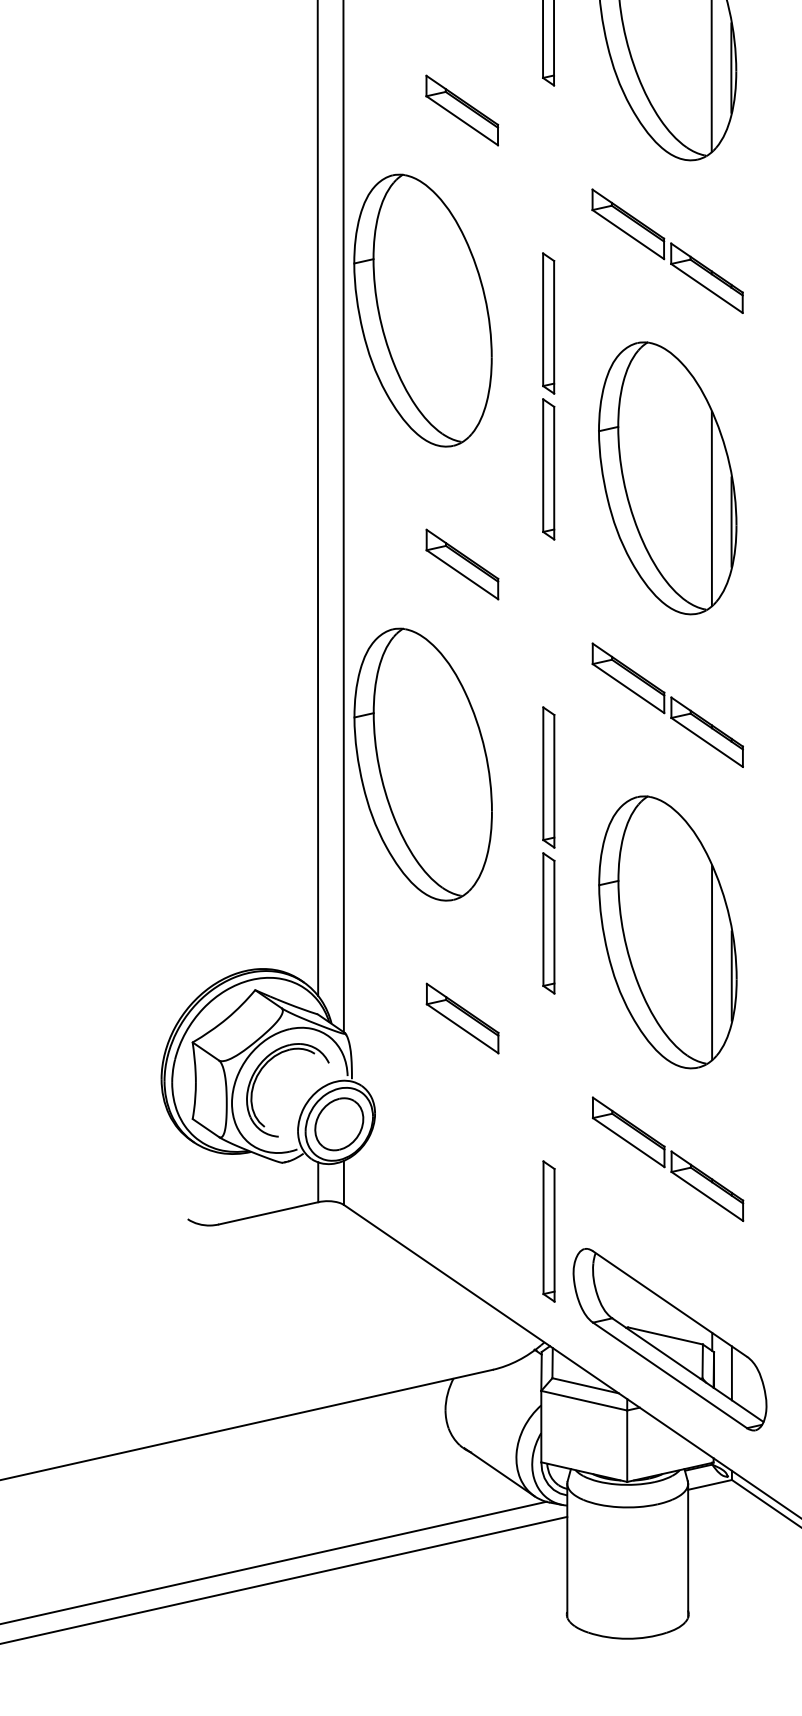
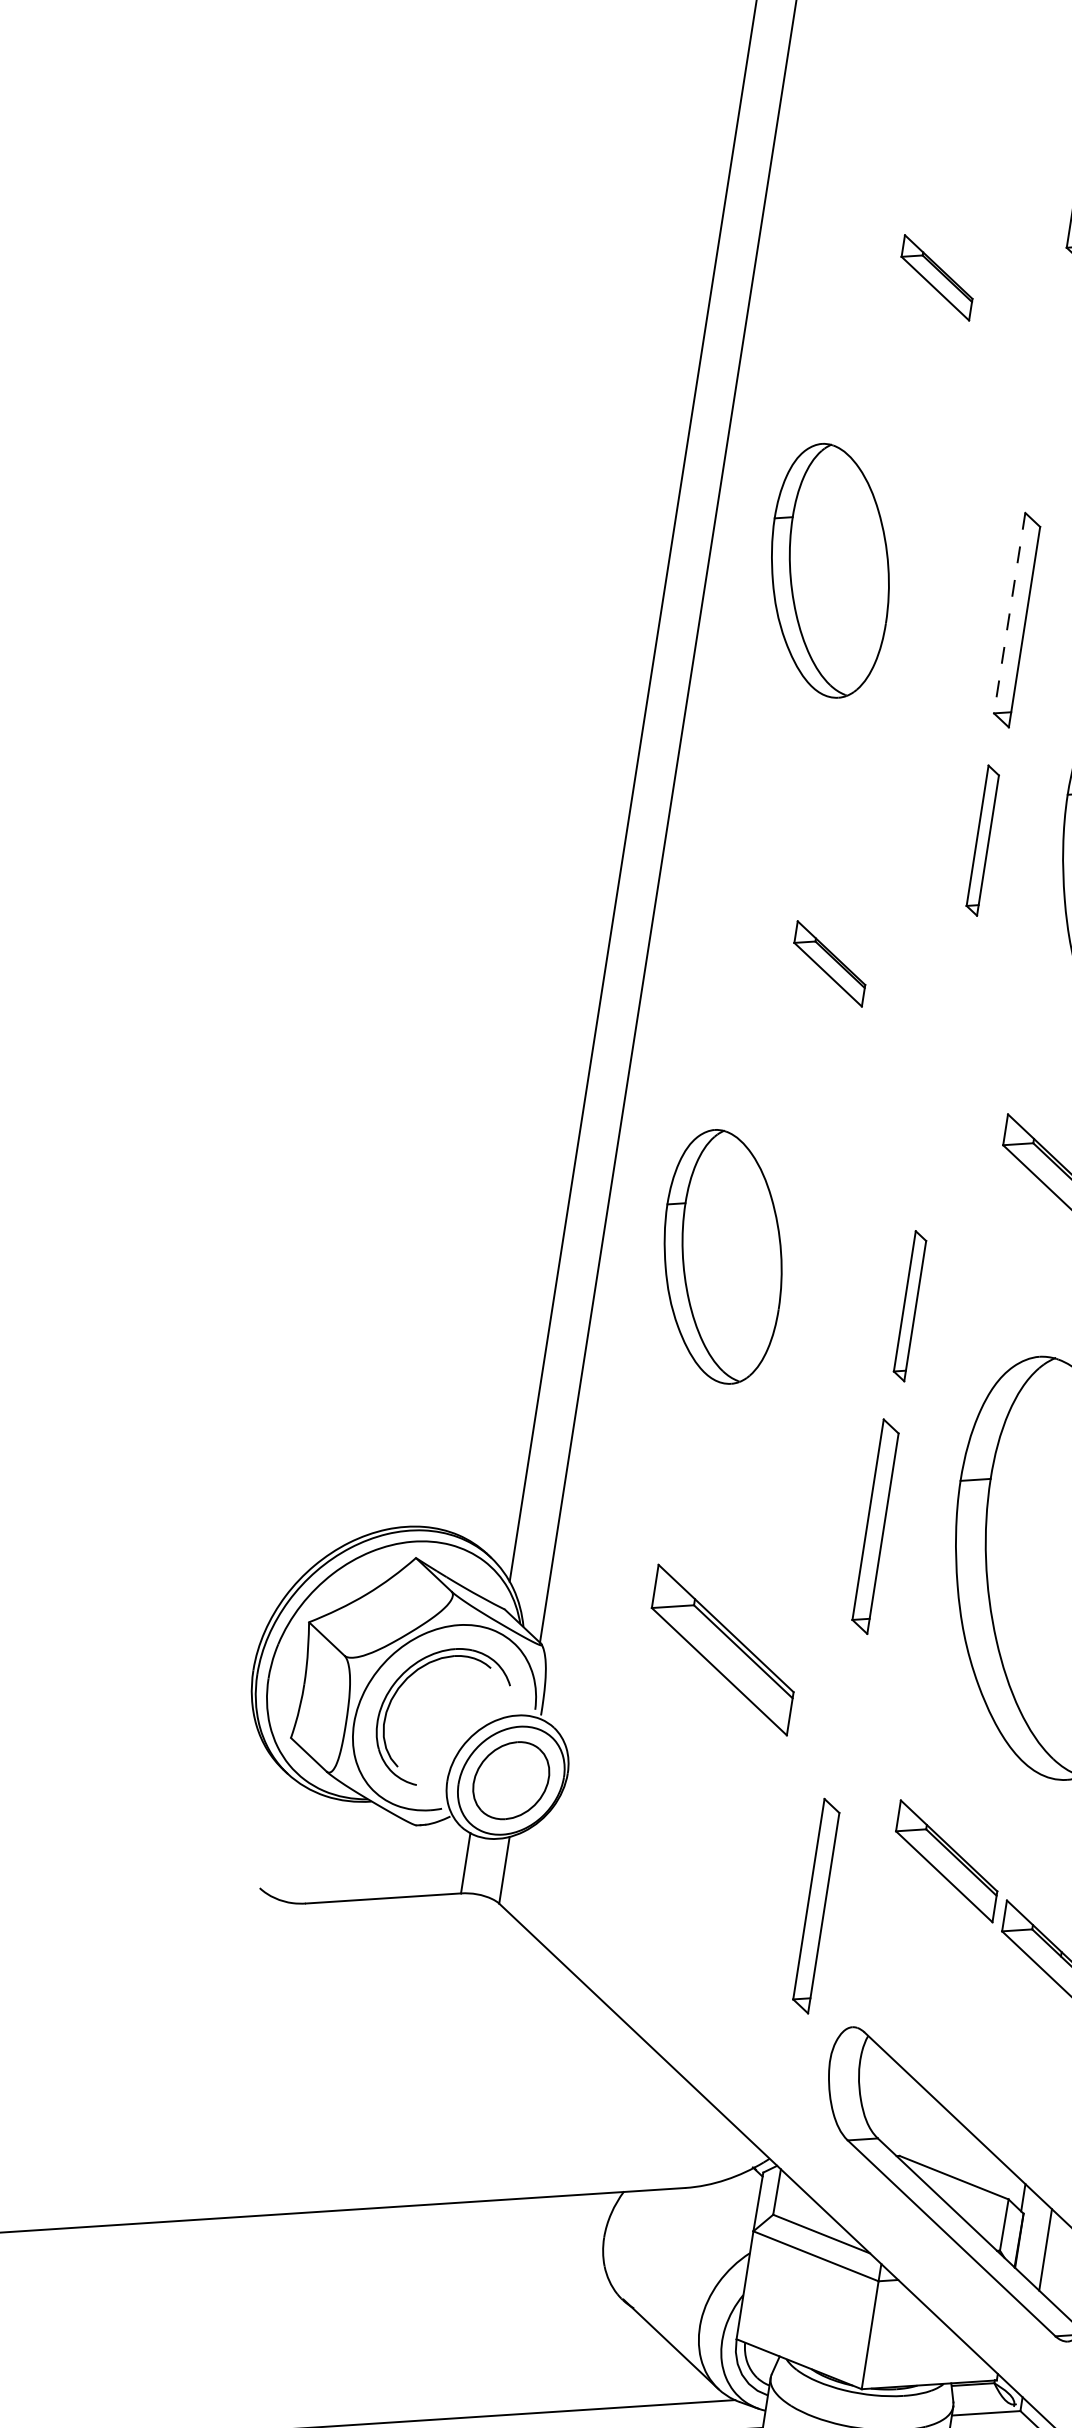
part: (462, 110) -> (937, 277), size x0.7
part: (422, 310) -> (829, 570), size x0.6
line: (543, 320) -> (1010, 614), solid -> dashed
part: (548, 469) -> (982, 840), size x0.7
part: (462, 564) -> (829, 963), size x0.7
part: (422, 764) -> (722, 1256), size x0.6
part: (548, 777) -> (909, 1306), size x0.7
part: (462, 1018) -> (722, 1649), size x1.4
part: (548, 1231) -> (815, 1906), moved

